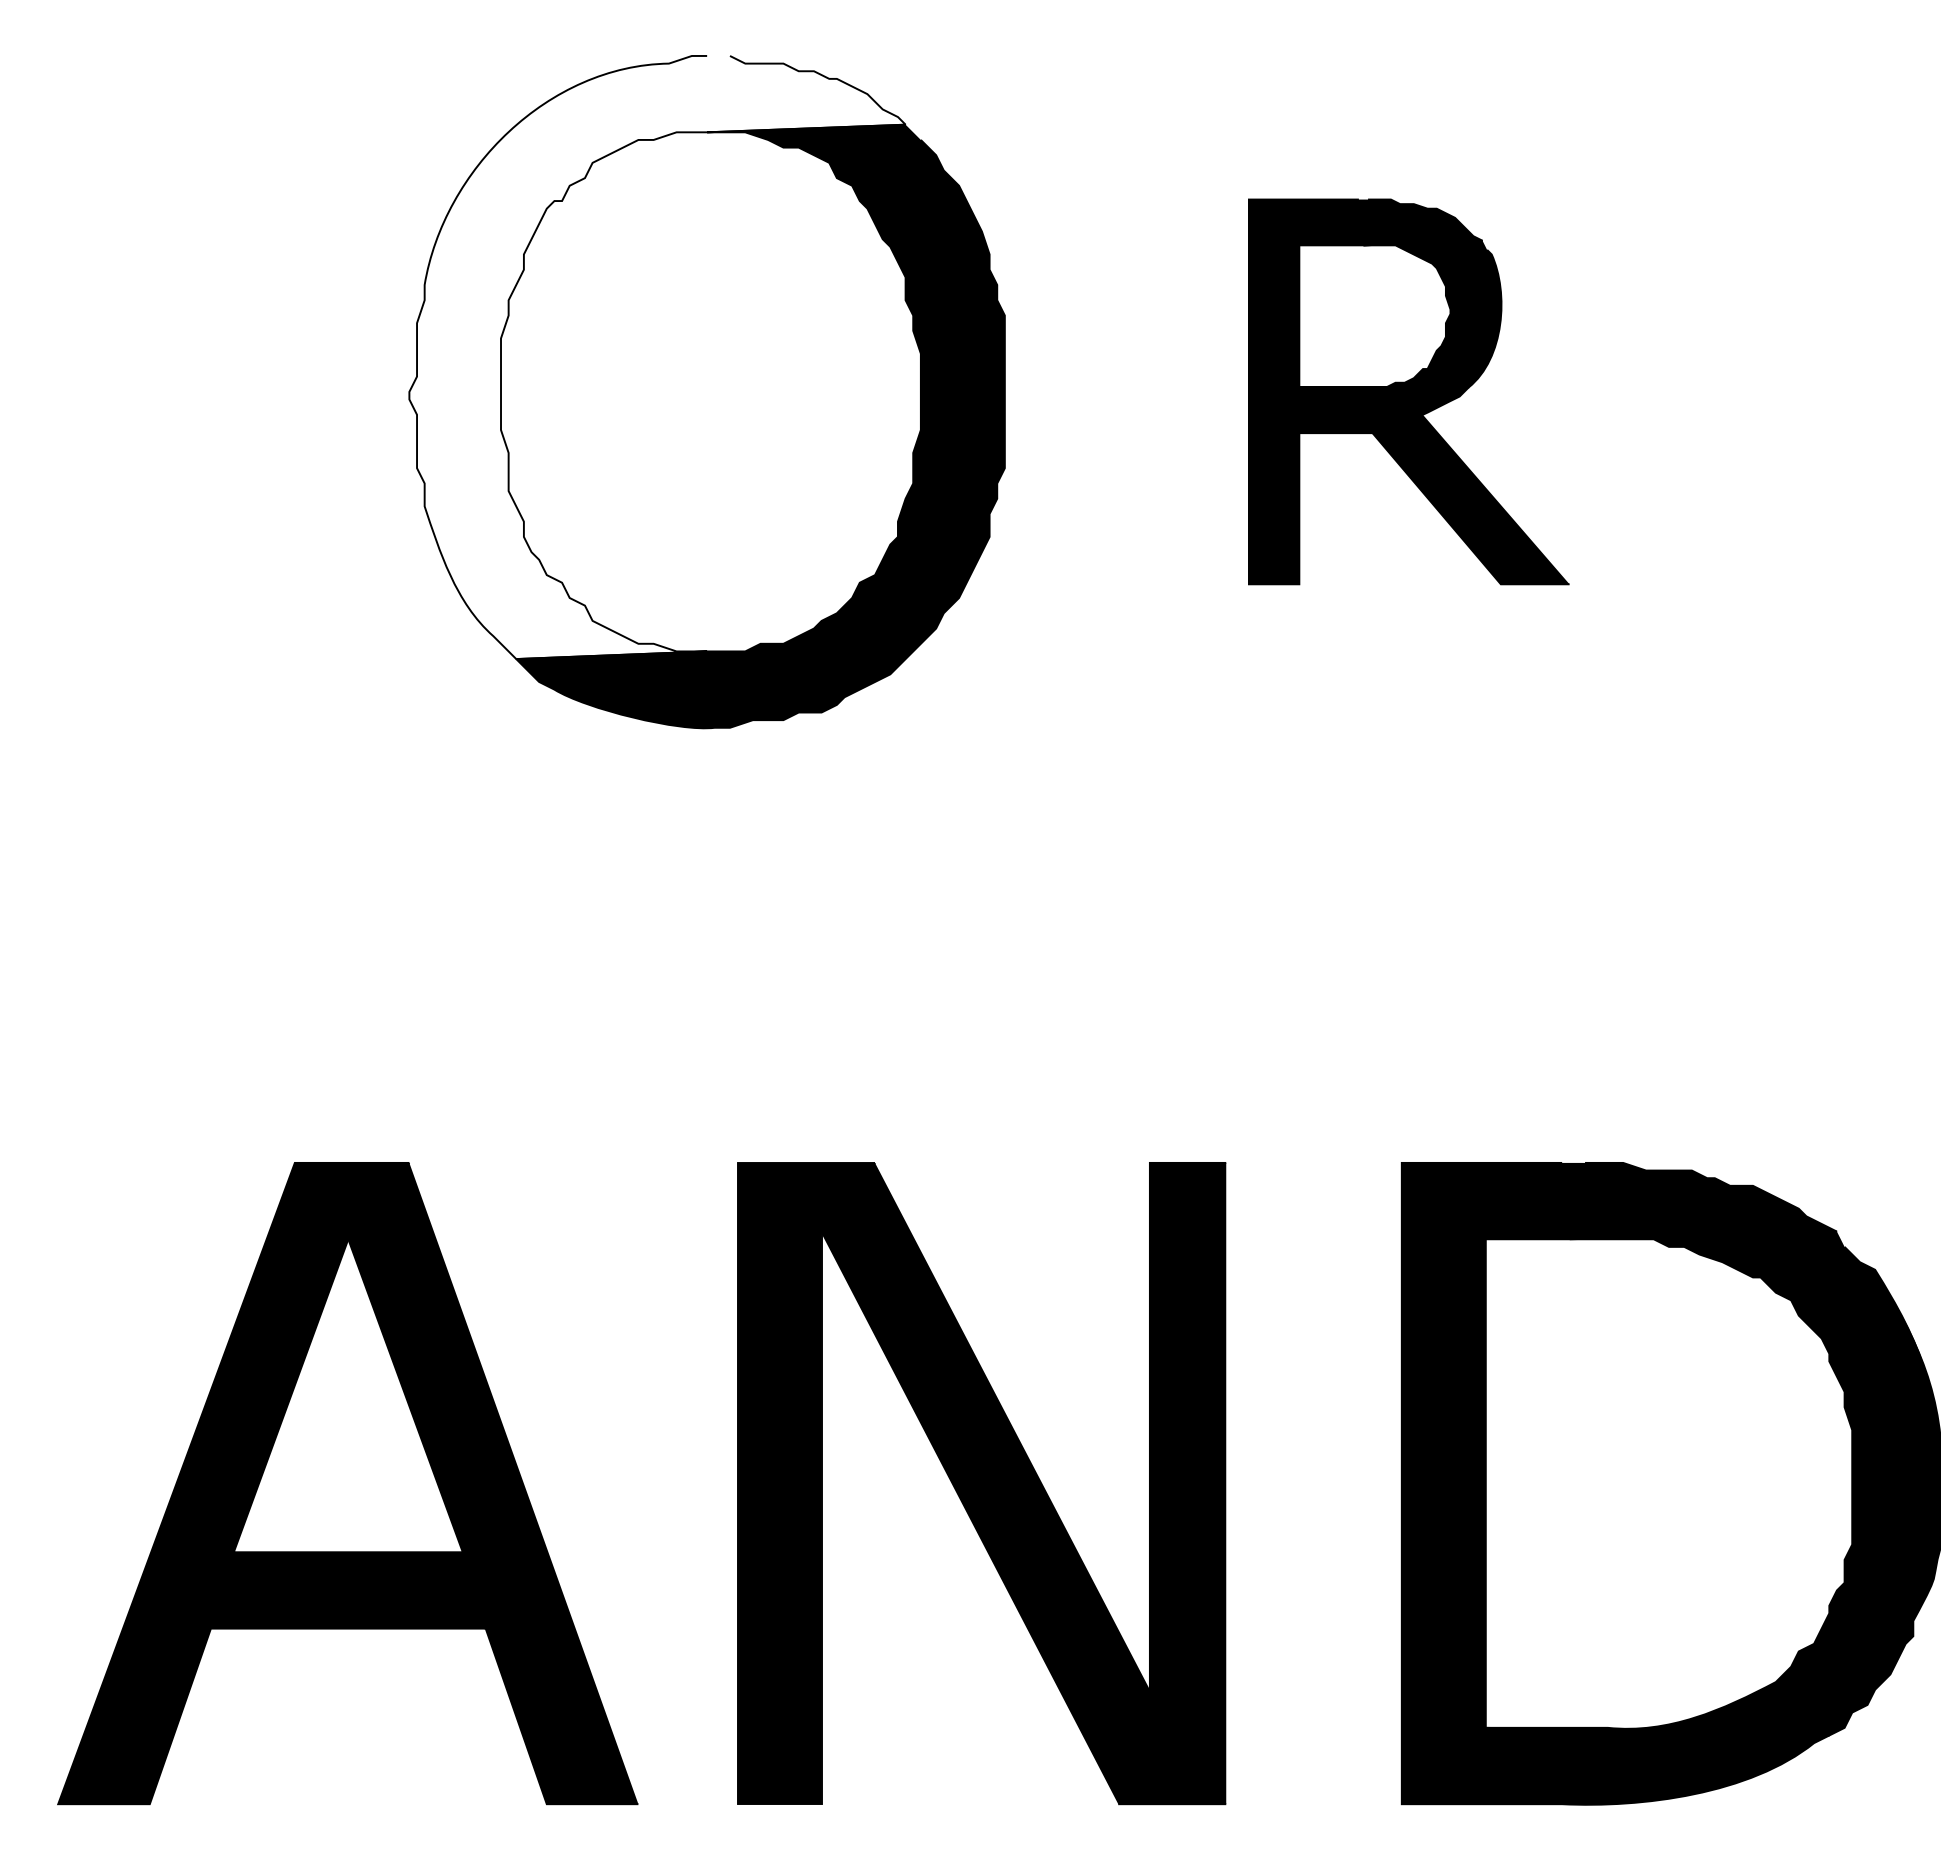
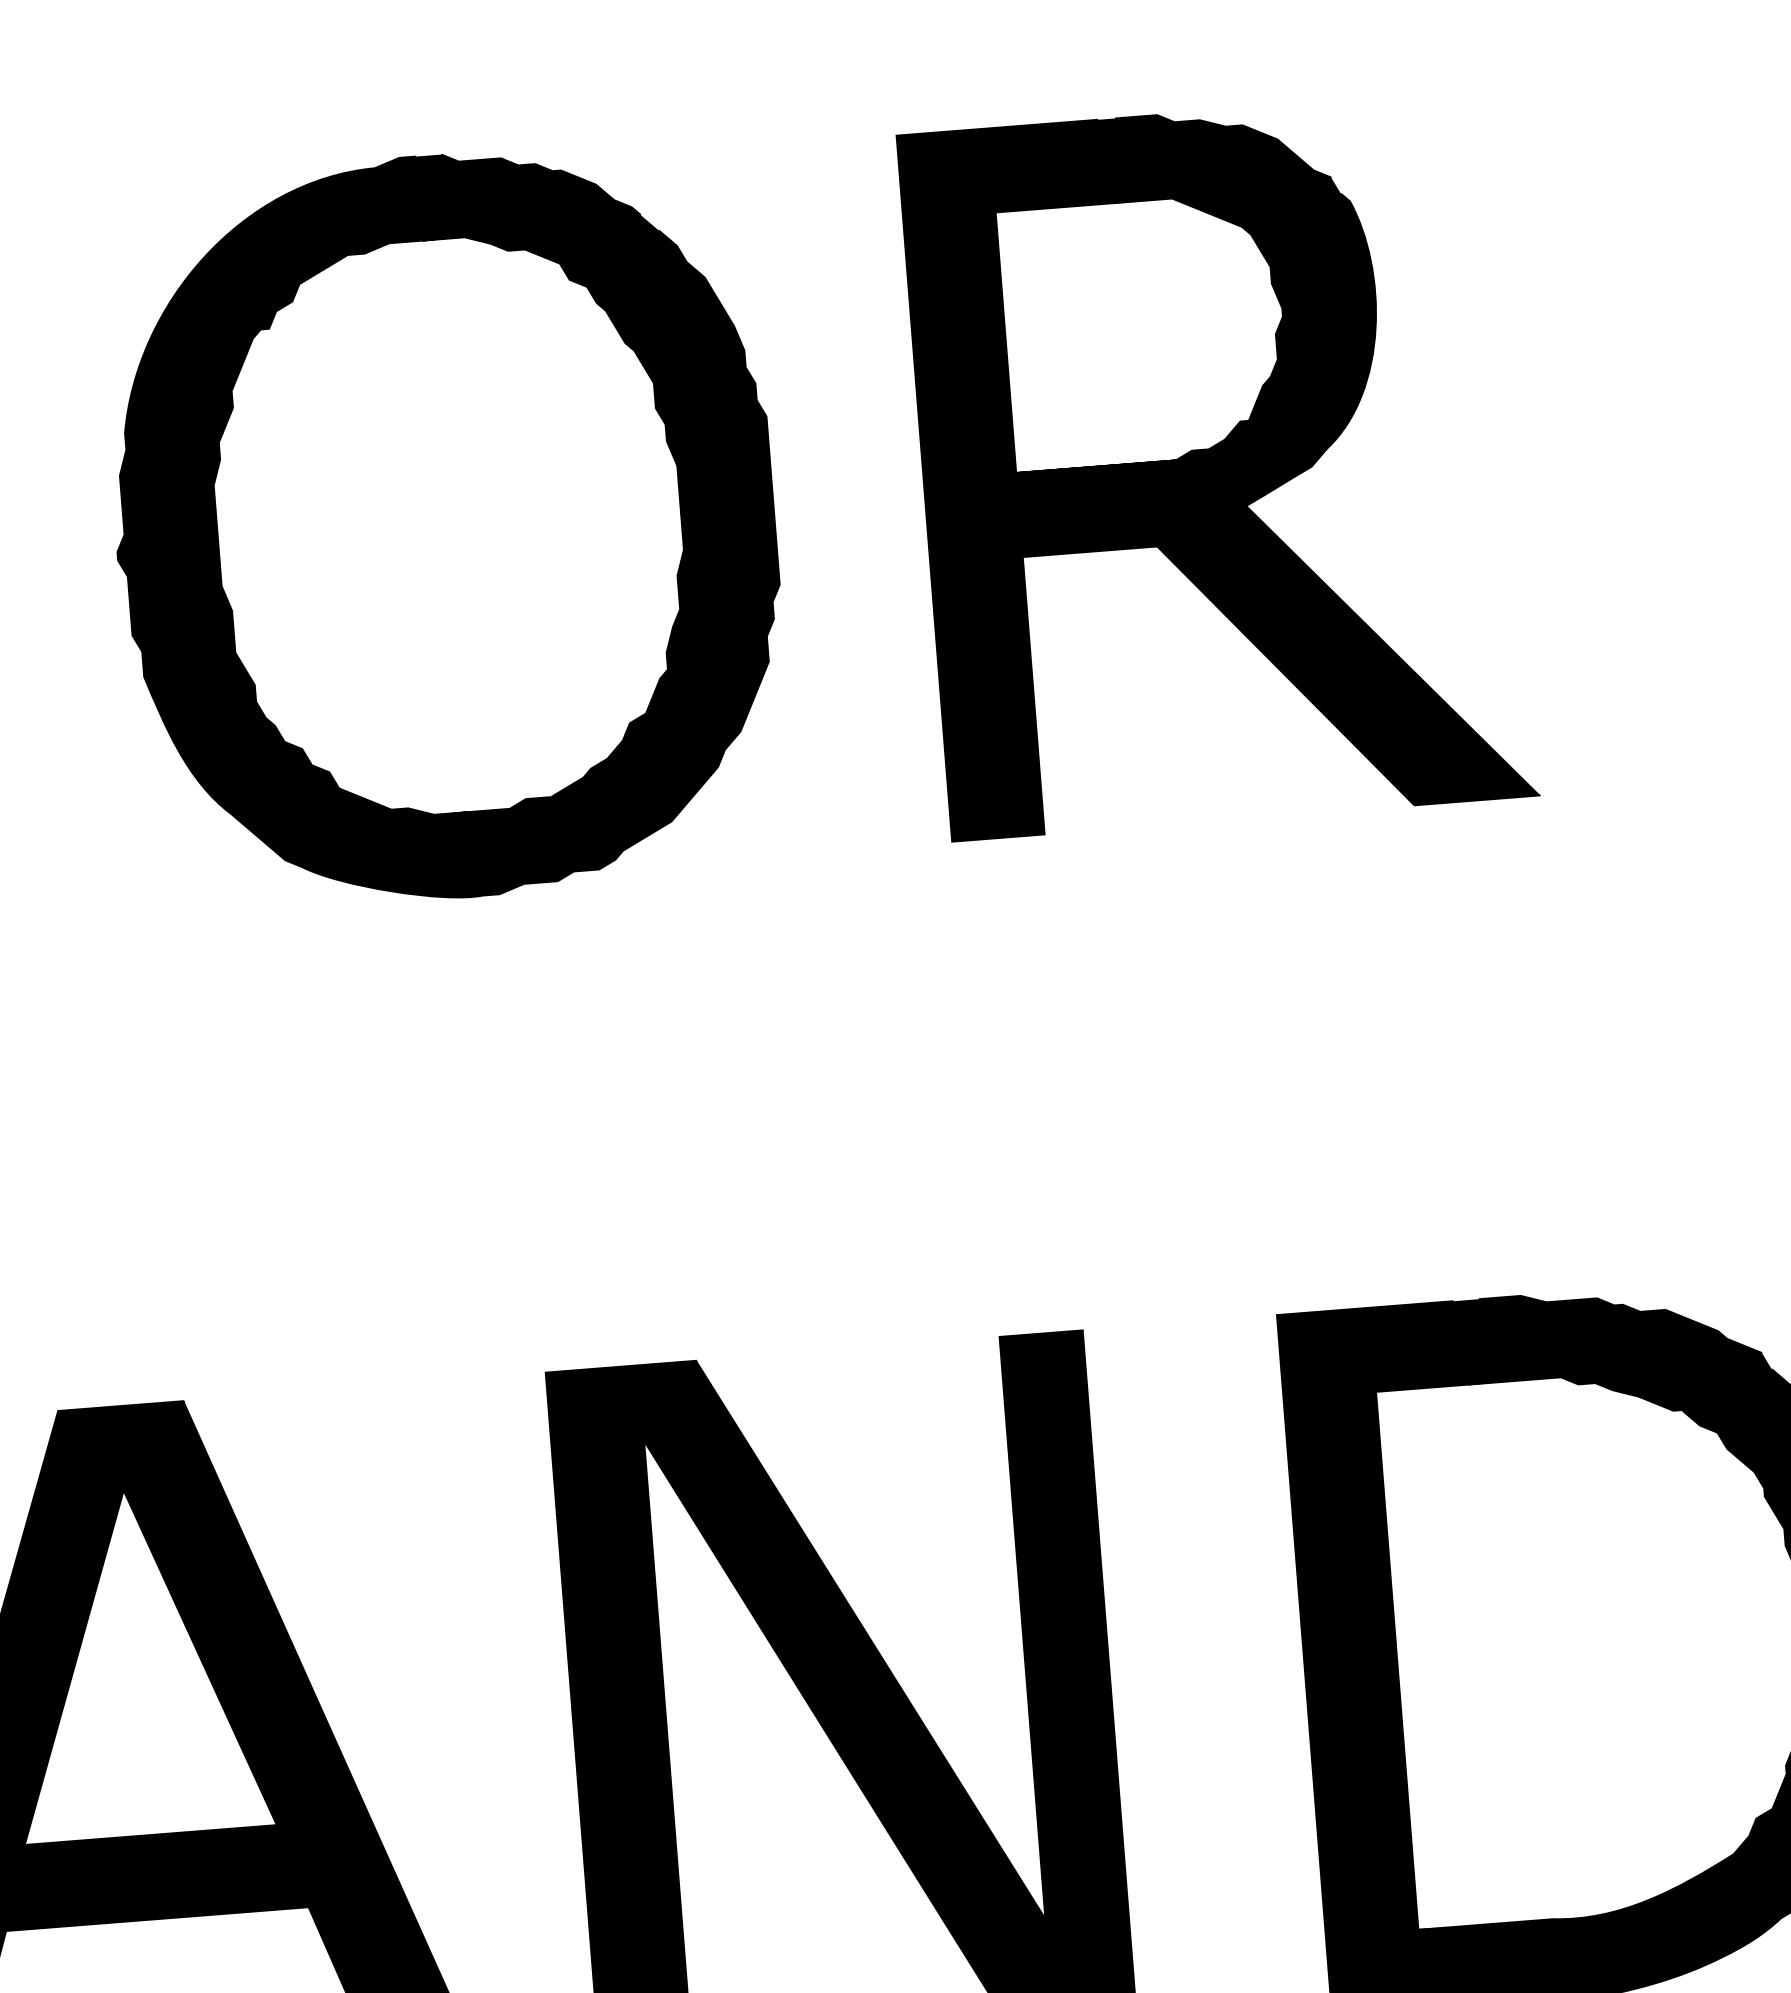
fill: (657, 357) -> (387, 492), added
part: (1408, 391) -> (1217, 465), size x1.67

